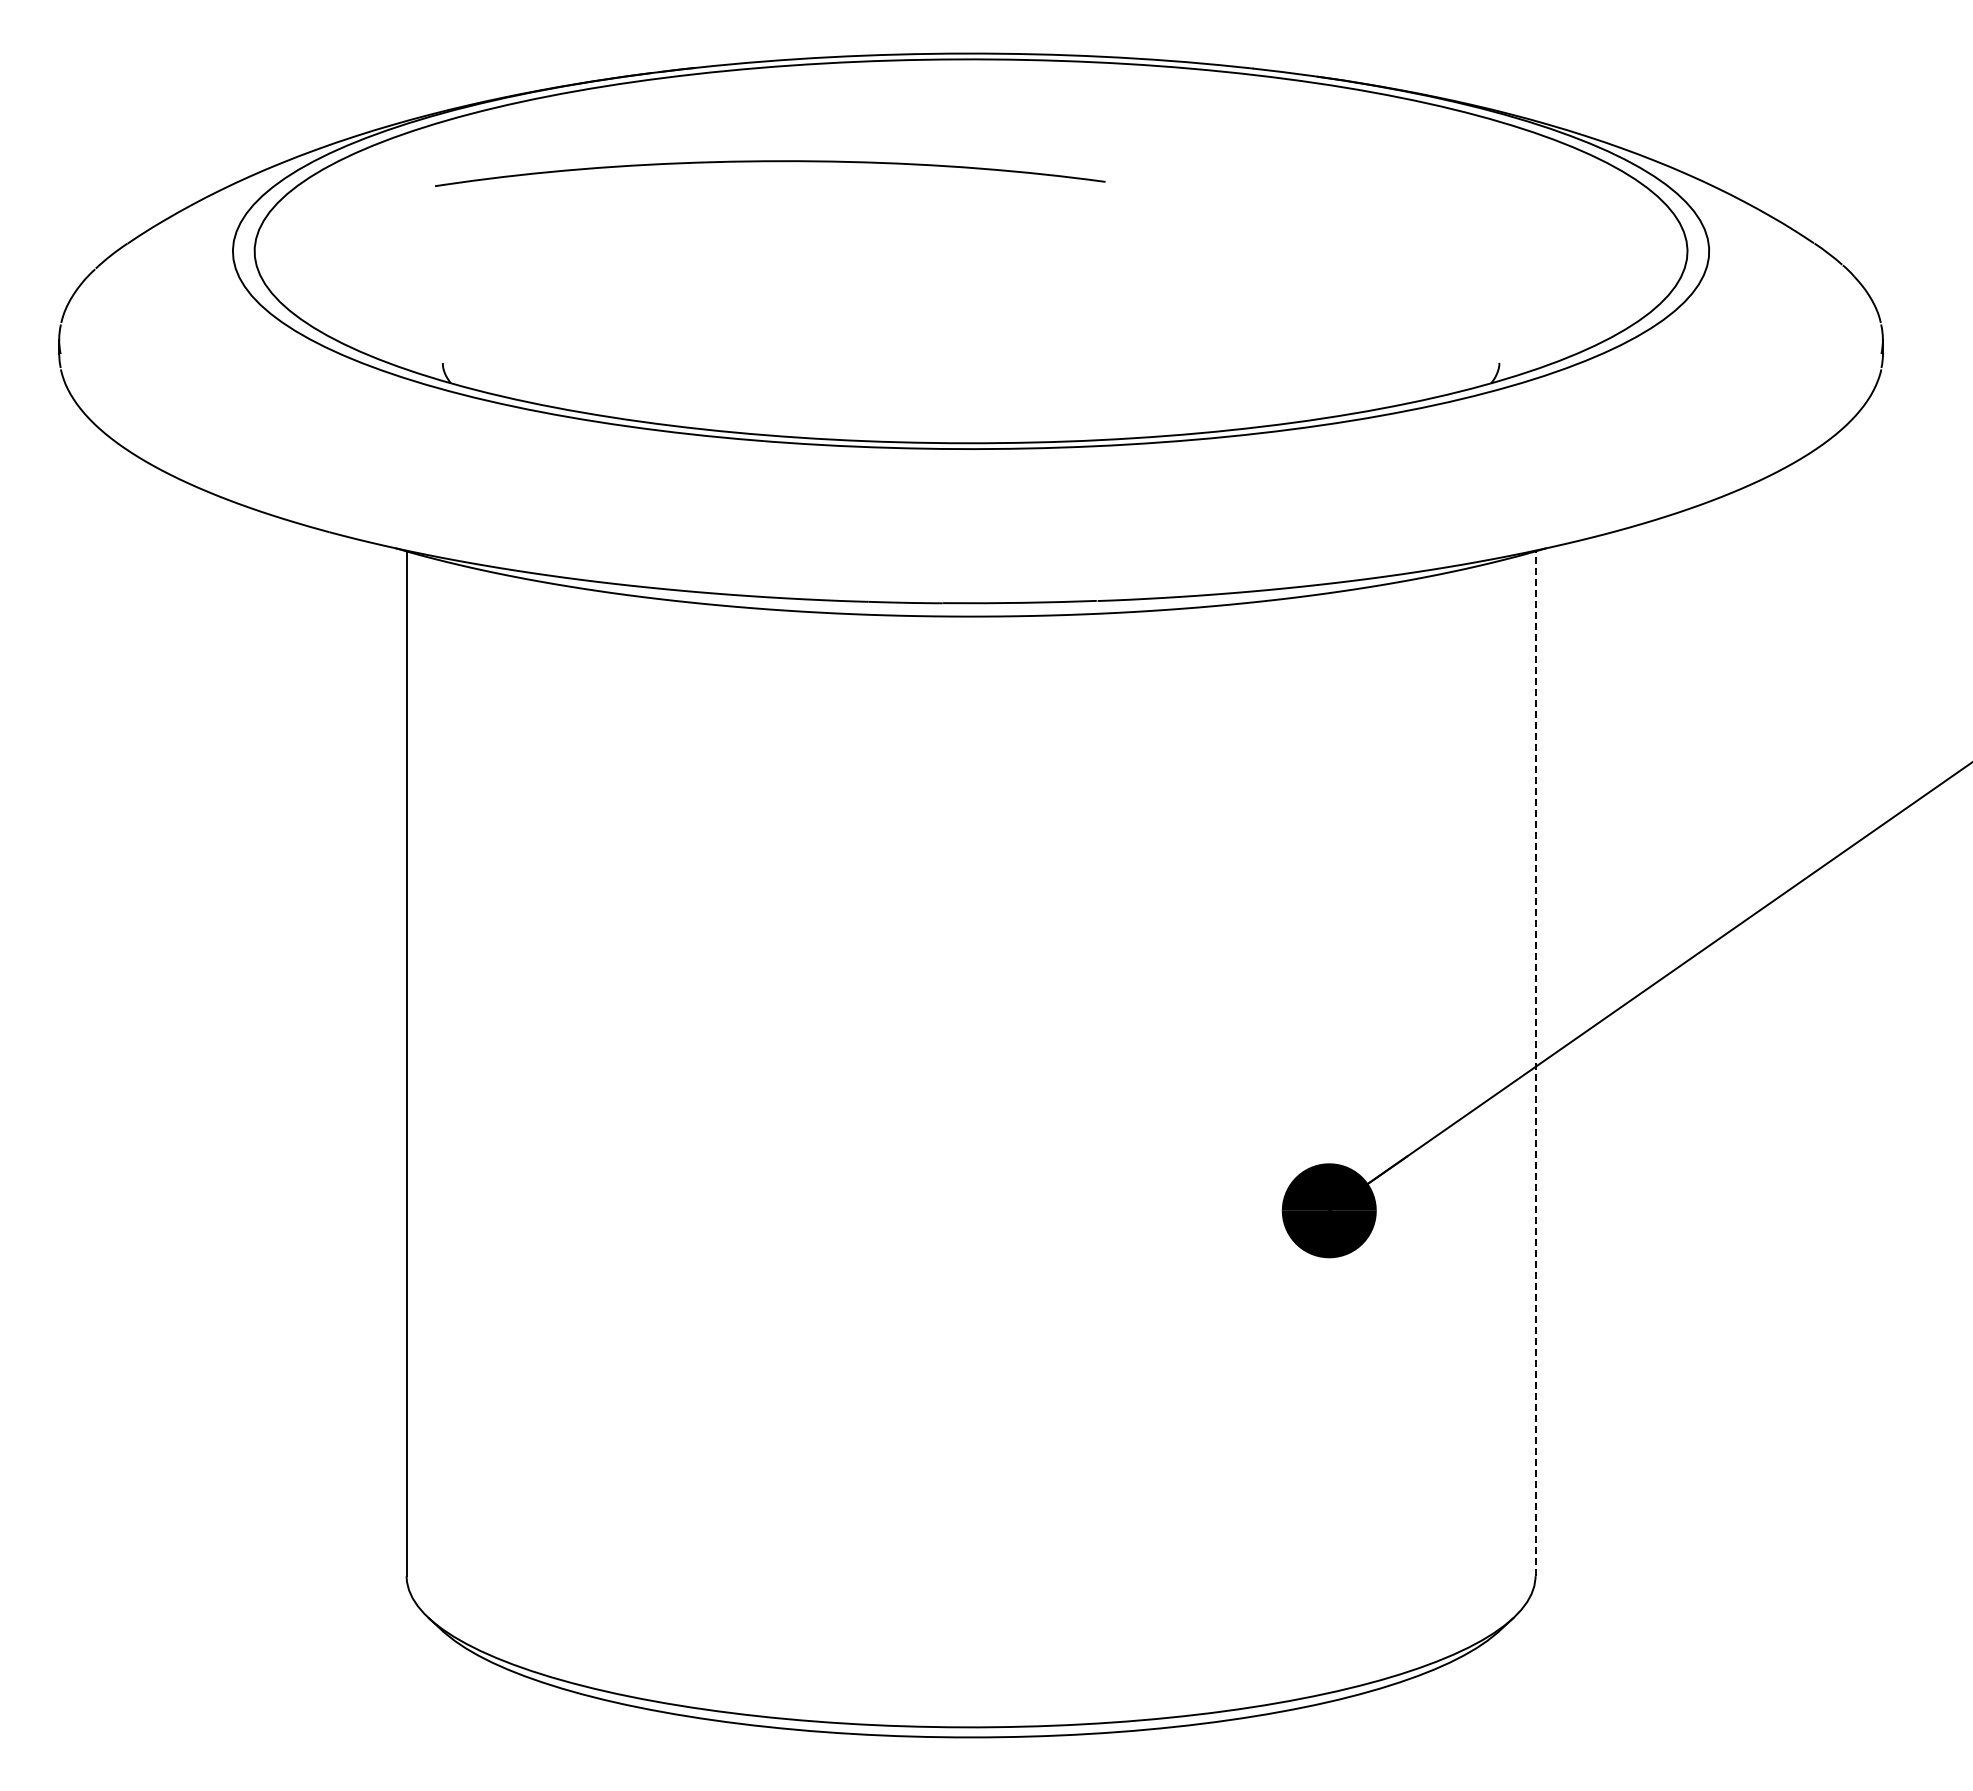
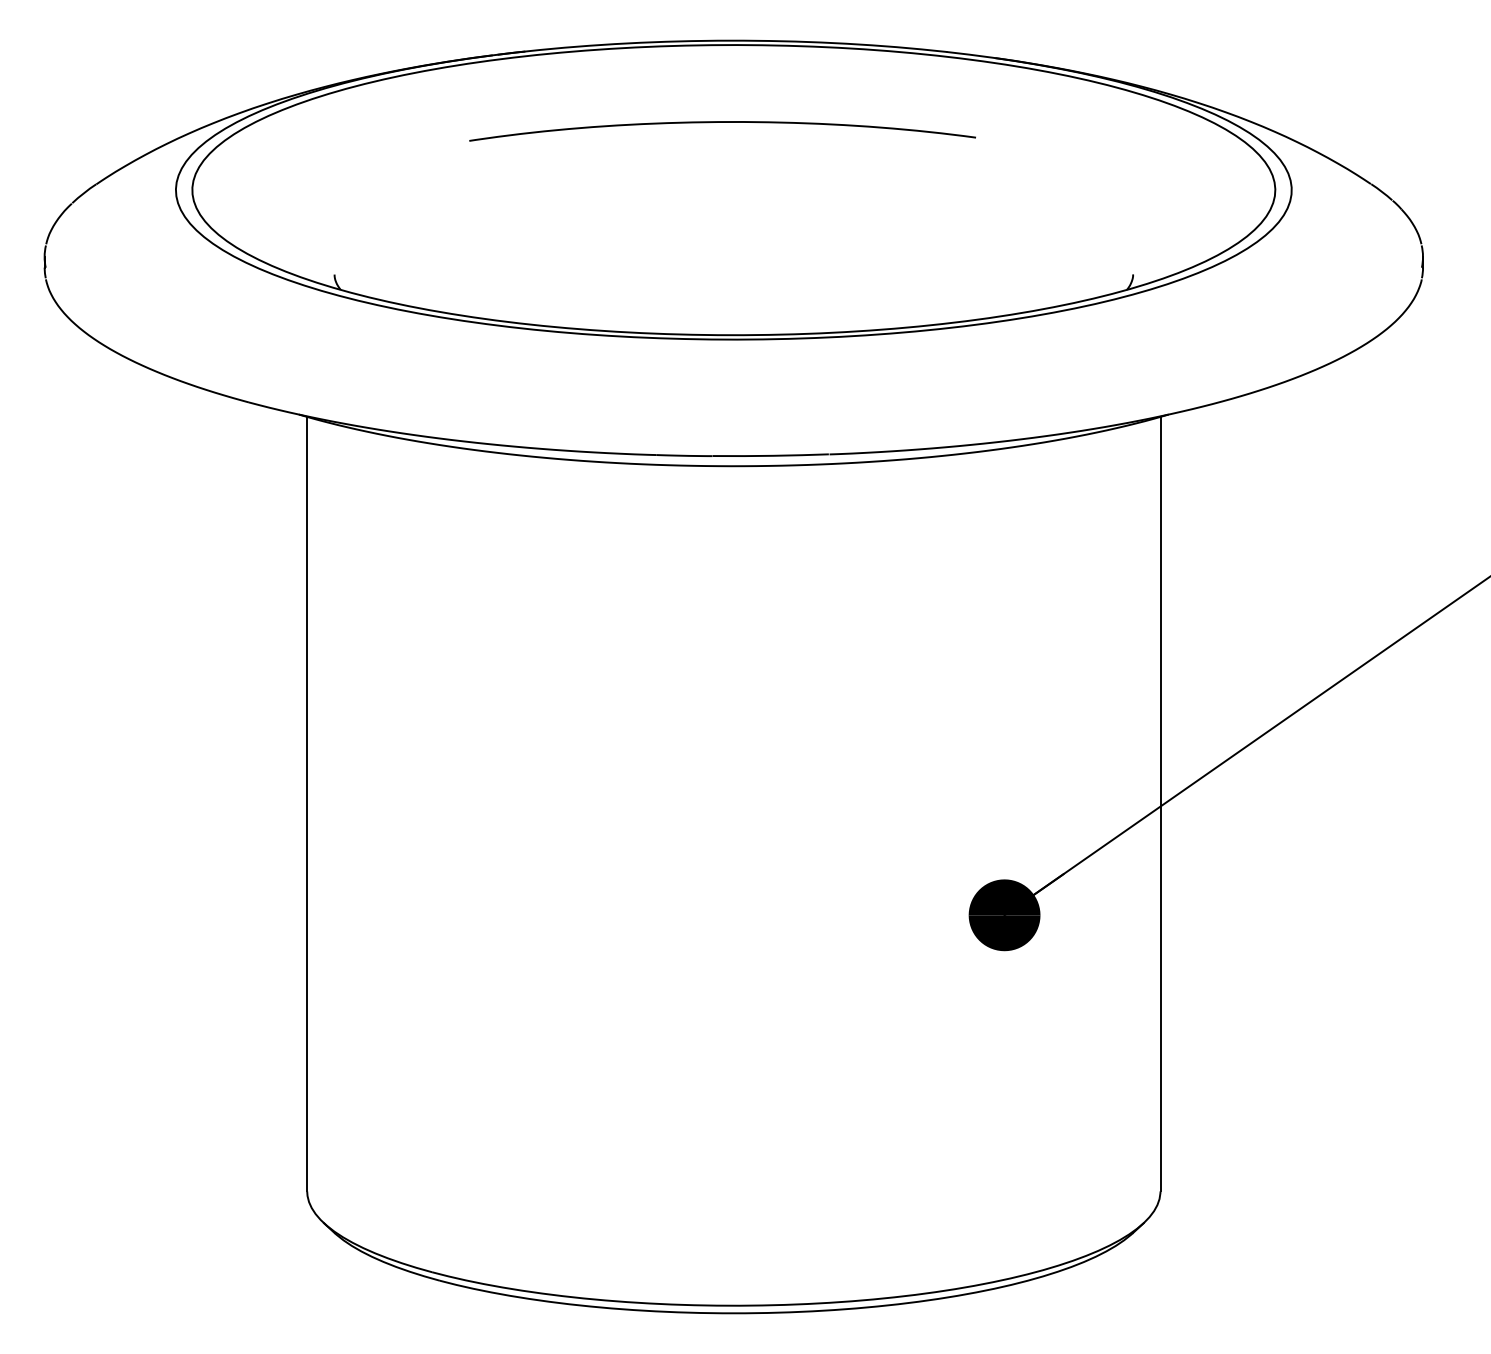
curve: (770, 162) -> (722, 122), moved
line: (1535, 1063) -> (1160, 803), dashed -> solid

